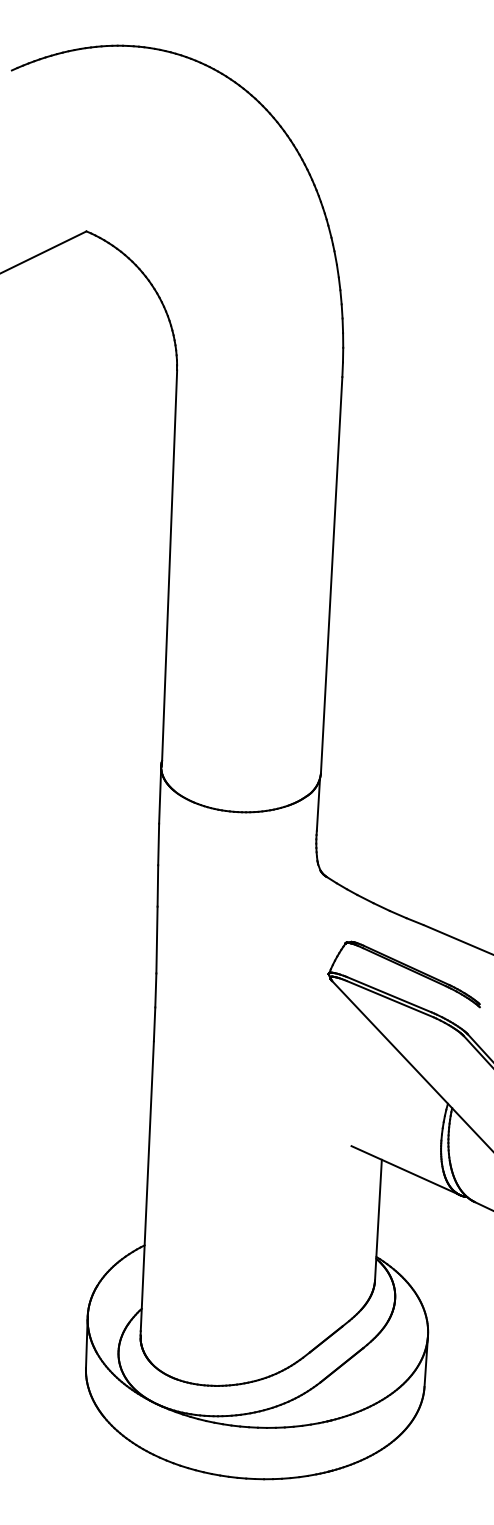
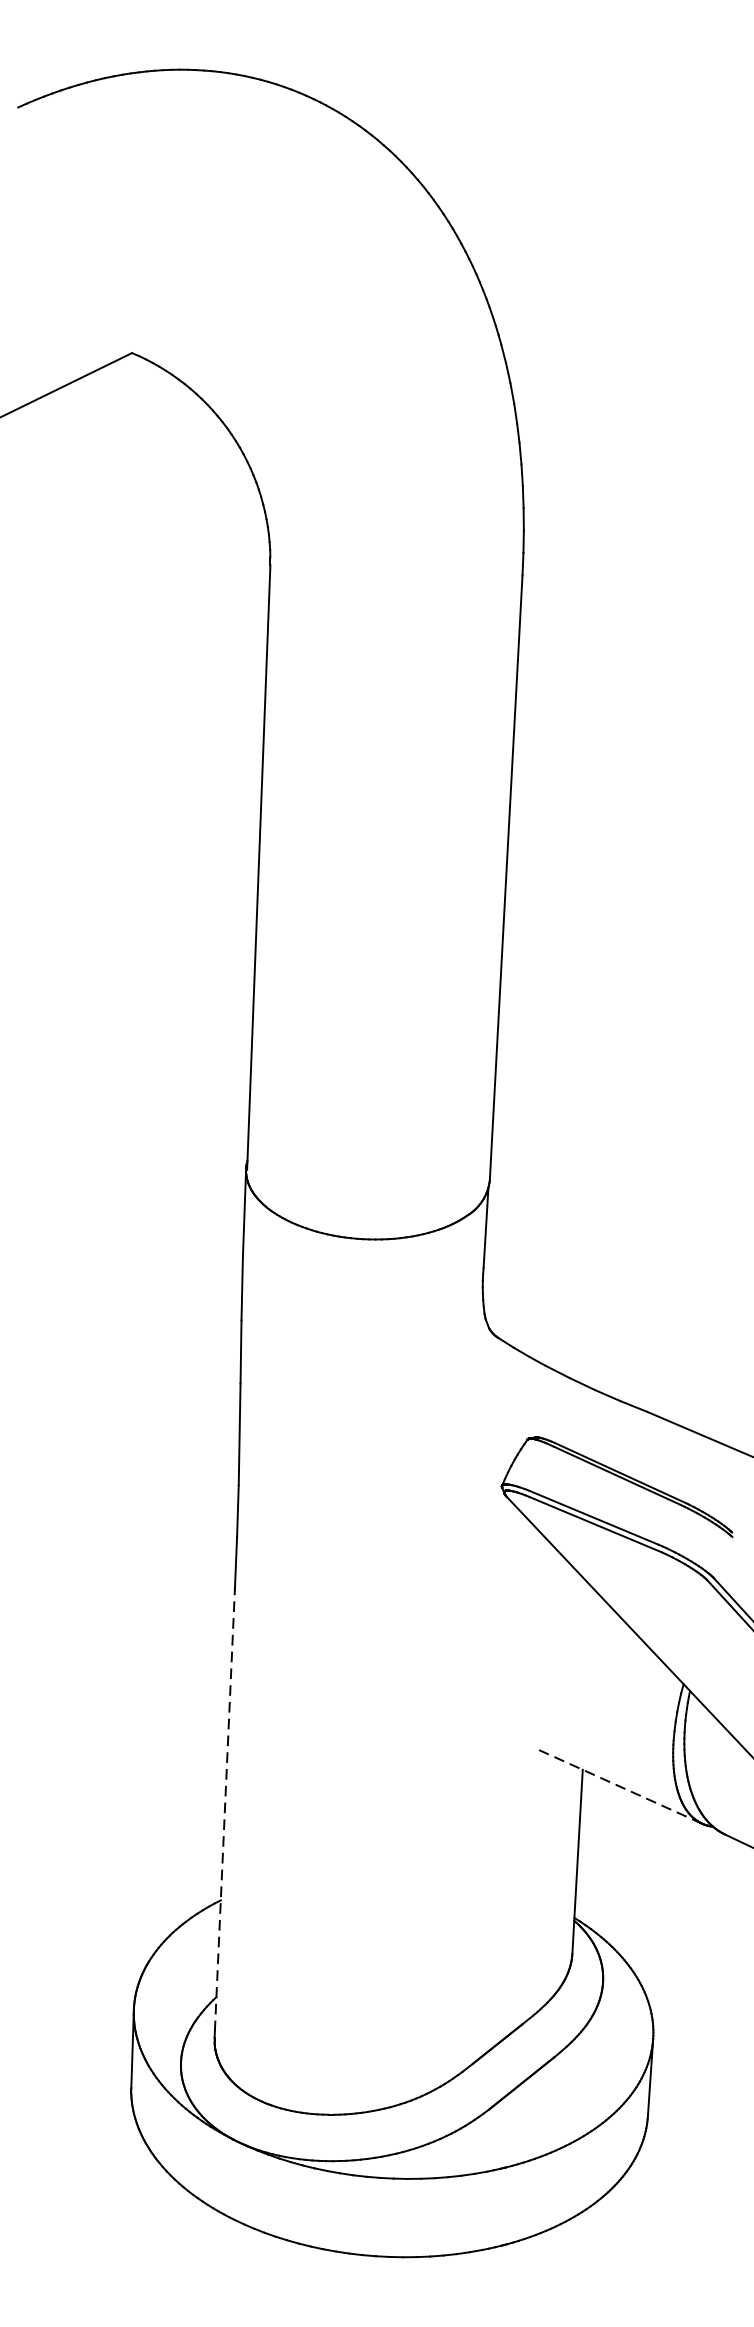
line: (405, 1170) -> (618, 1786), solid -> dashed
line: (147, 1185) -> (225, 1808), solid -> dashed

